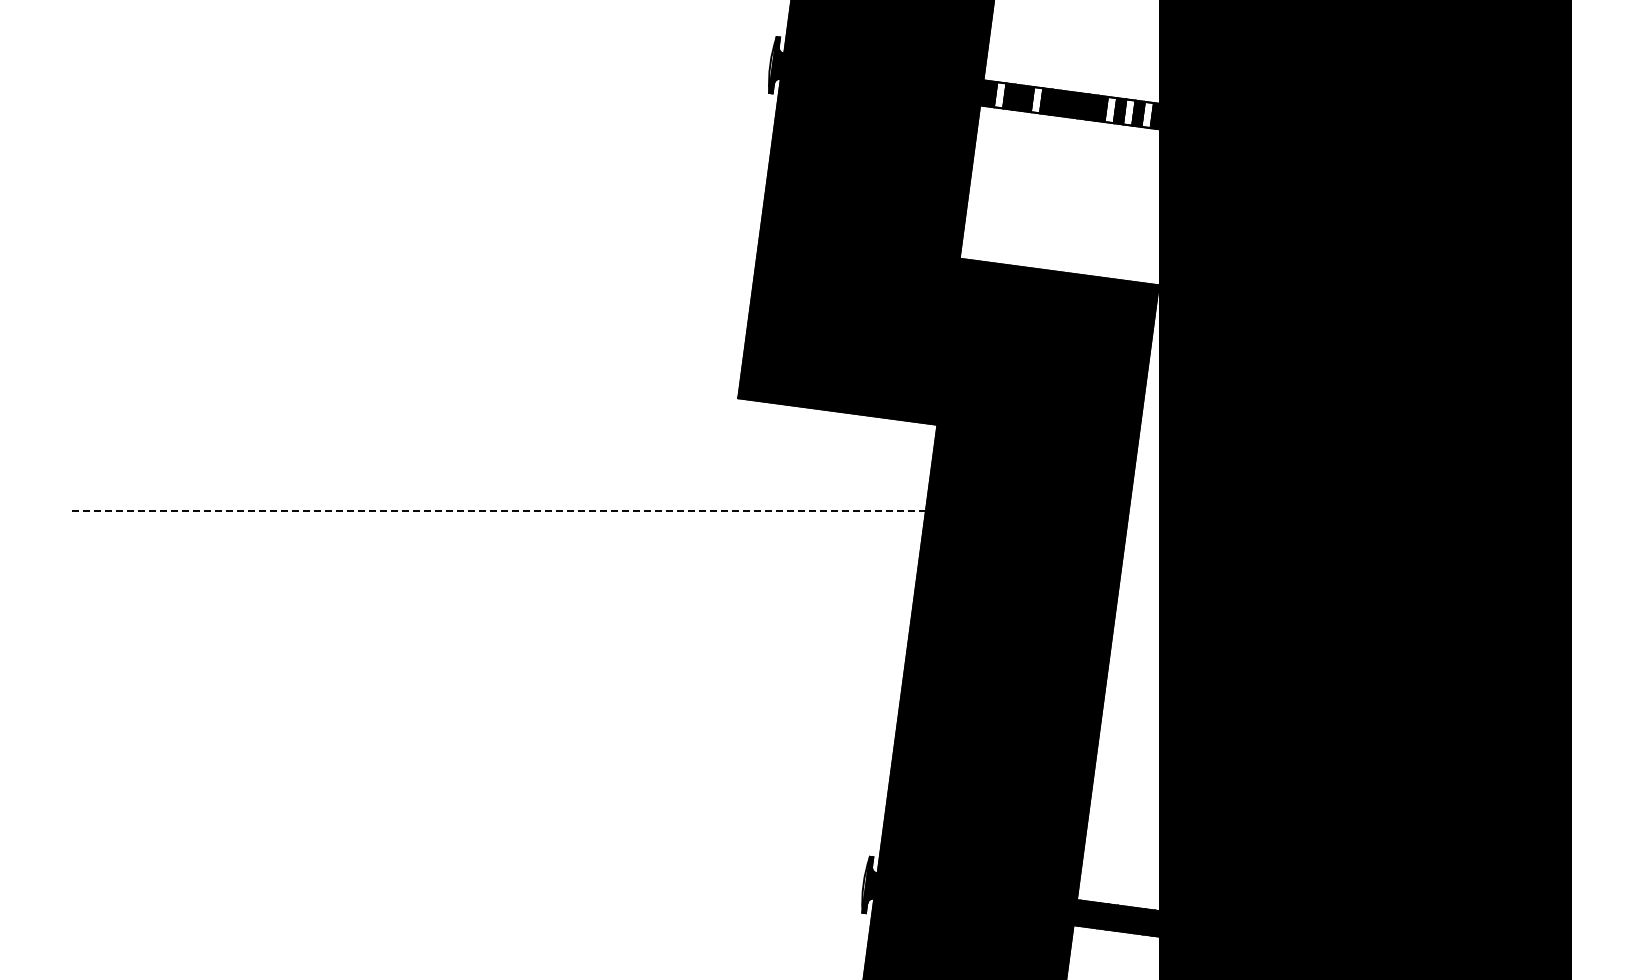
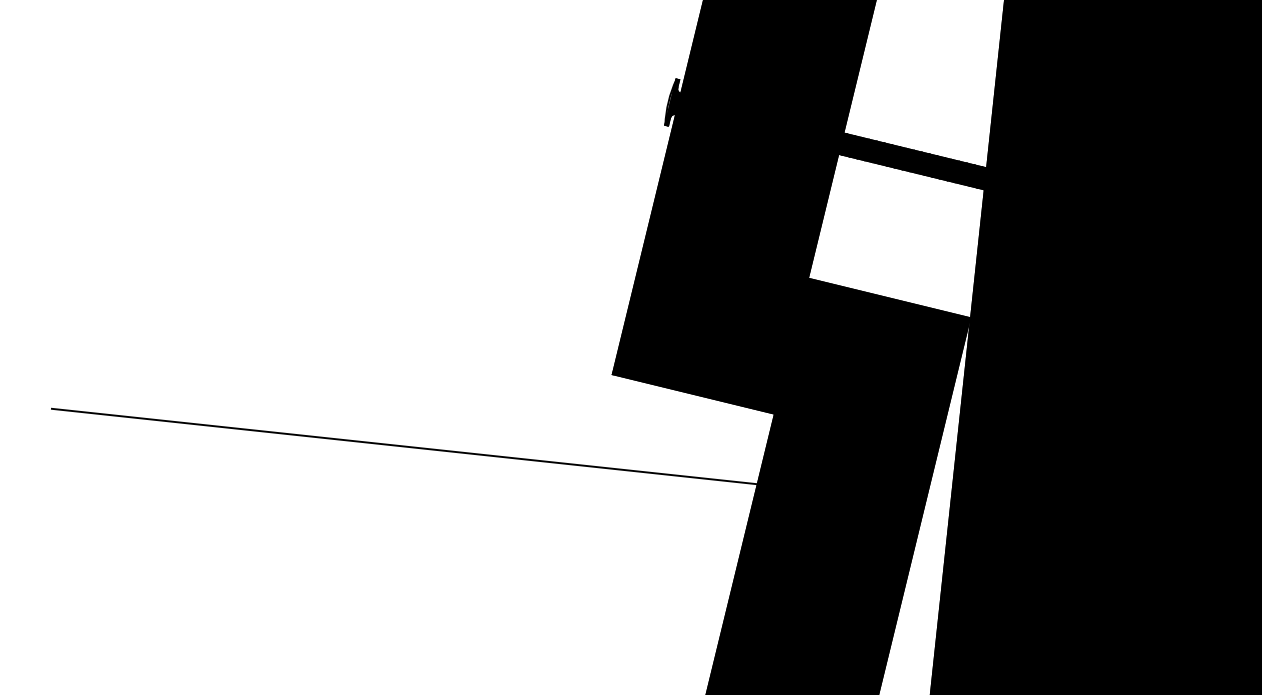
fill: (999, 95) -> (855, 147), added
fill: (1036, 100) -> (885, 154), added
fill: (1110, 109) -> (945, 168), added
fill: (1129, 112) -> (961, 172), added
fill: (1147, 114) -> (975, 176), added
line: (557, 511) -> (453, 451), dashed -> solid

